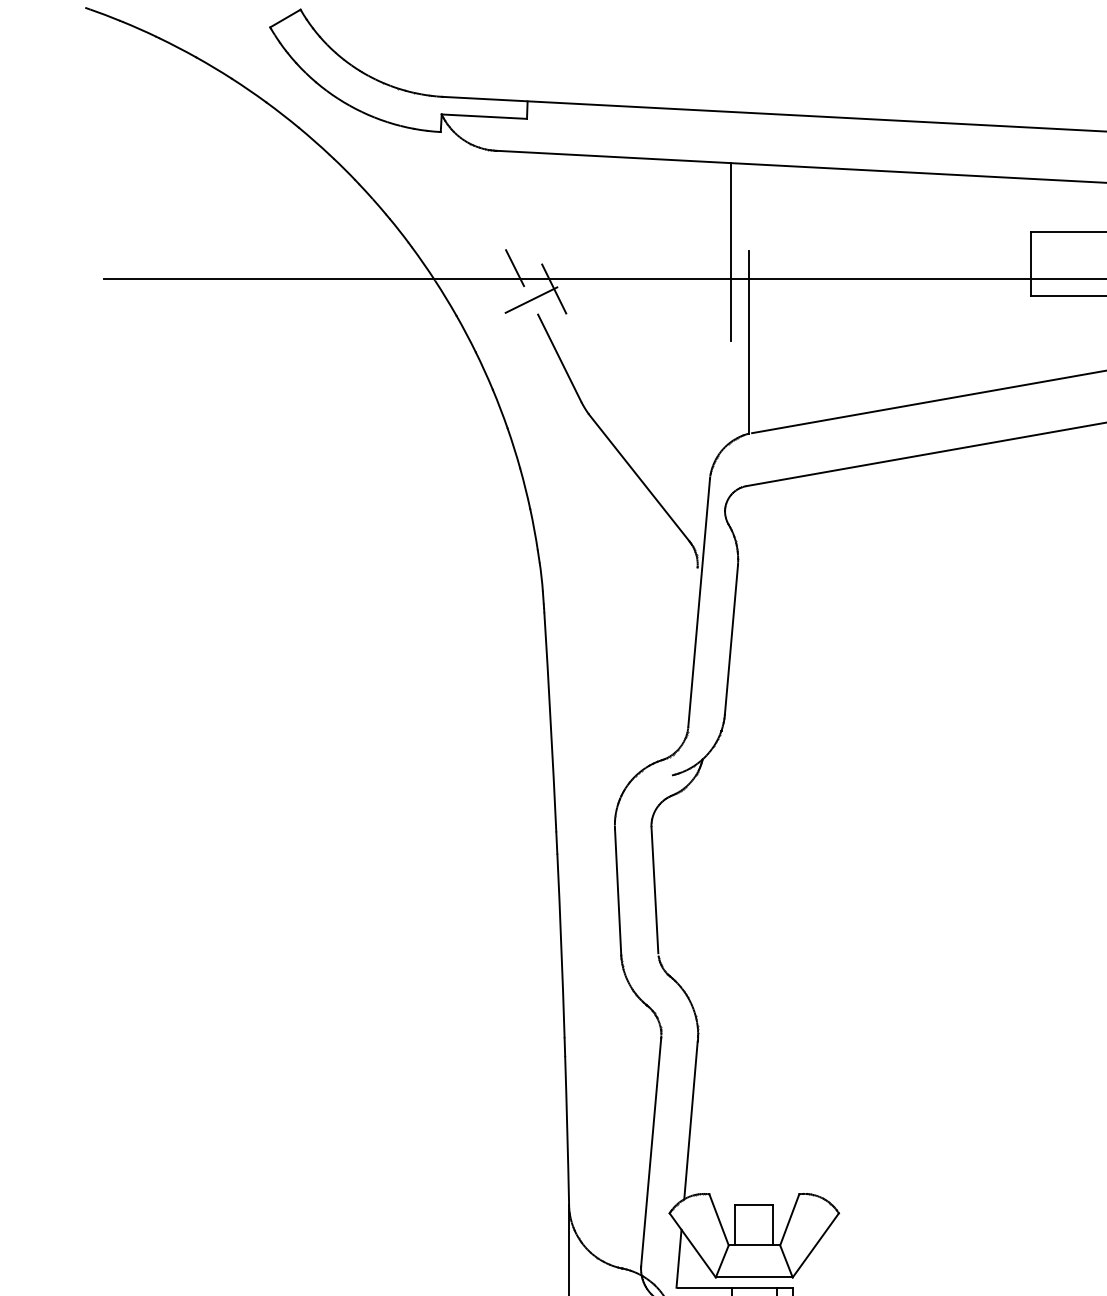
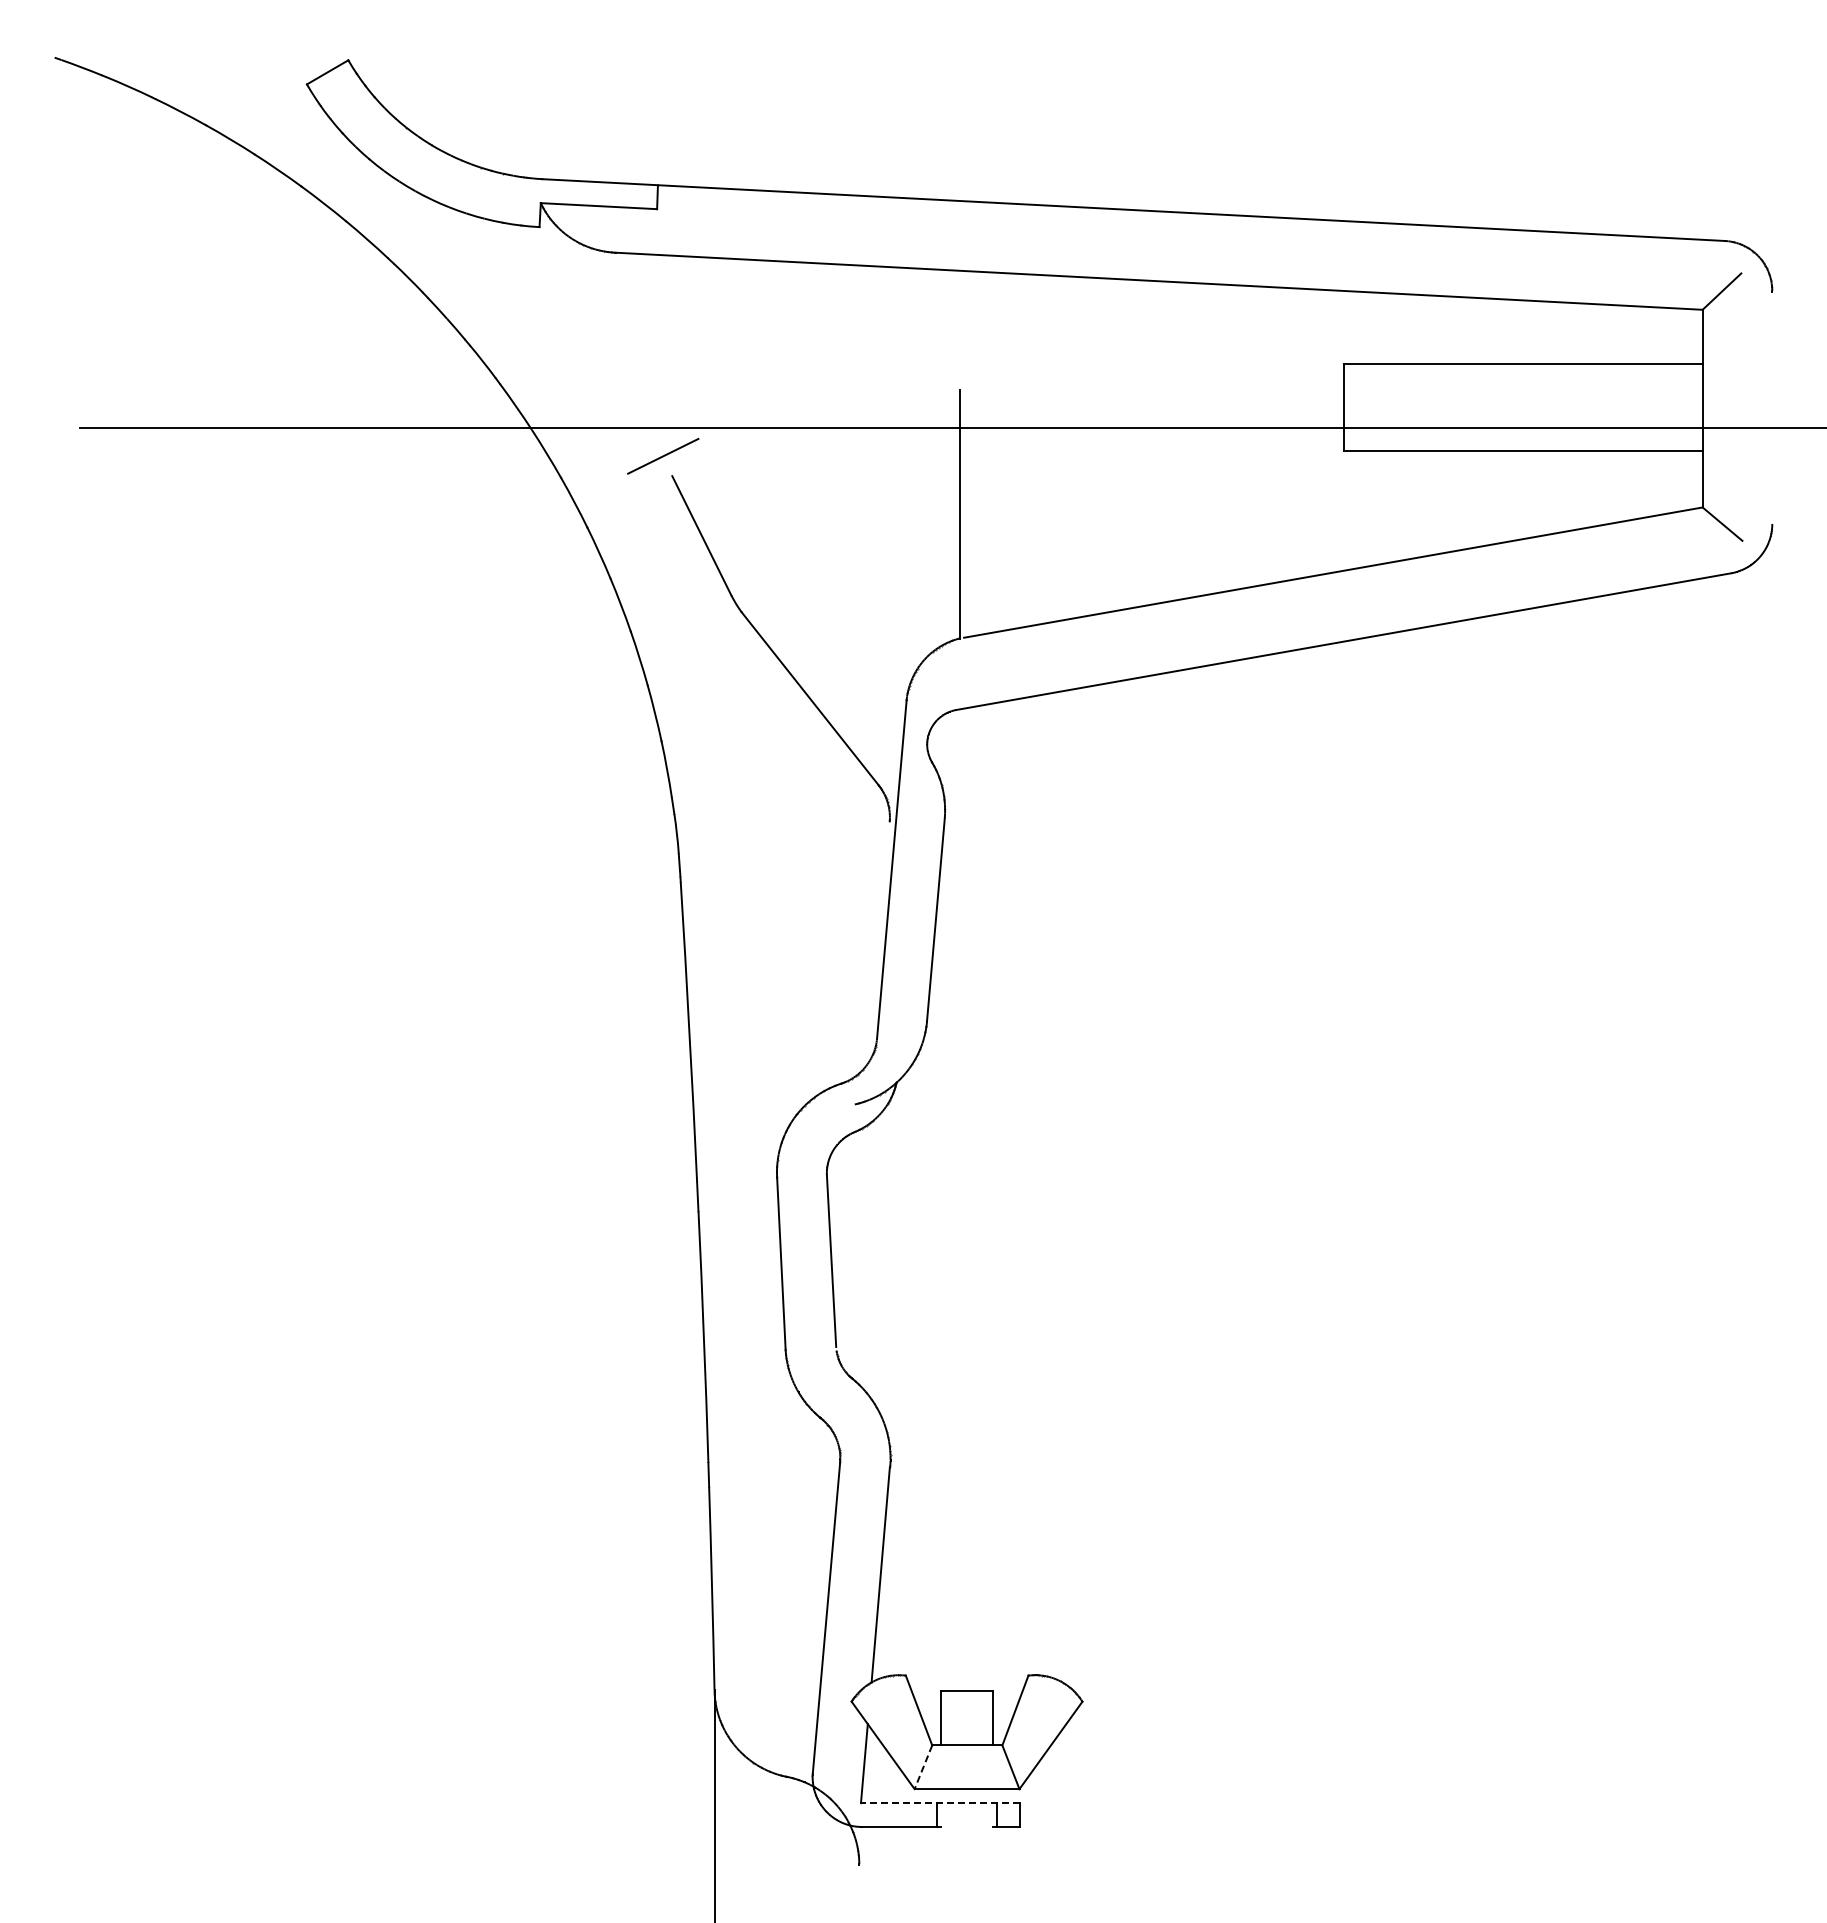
line: (731, 251) -> (935, 390), removed
line: (514, 267) -> (640, 412), removed
line: (553, 288) -> (693, 440), removed
line: (722, 1261) -> (923, 1767), solid -> dashed
line: (734, 1288) -> (940, 1803), solid -> dashed

